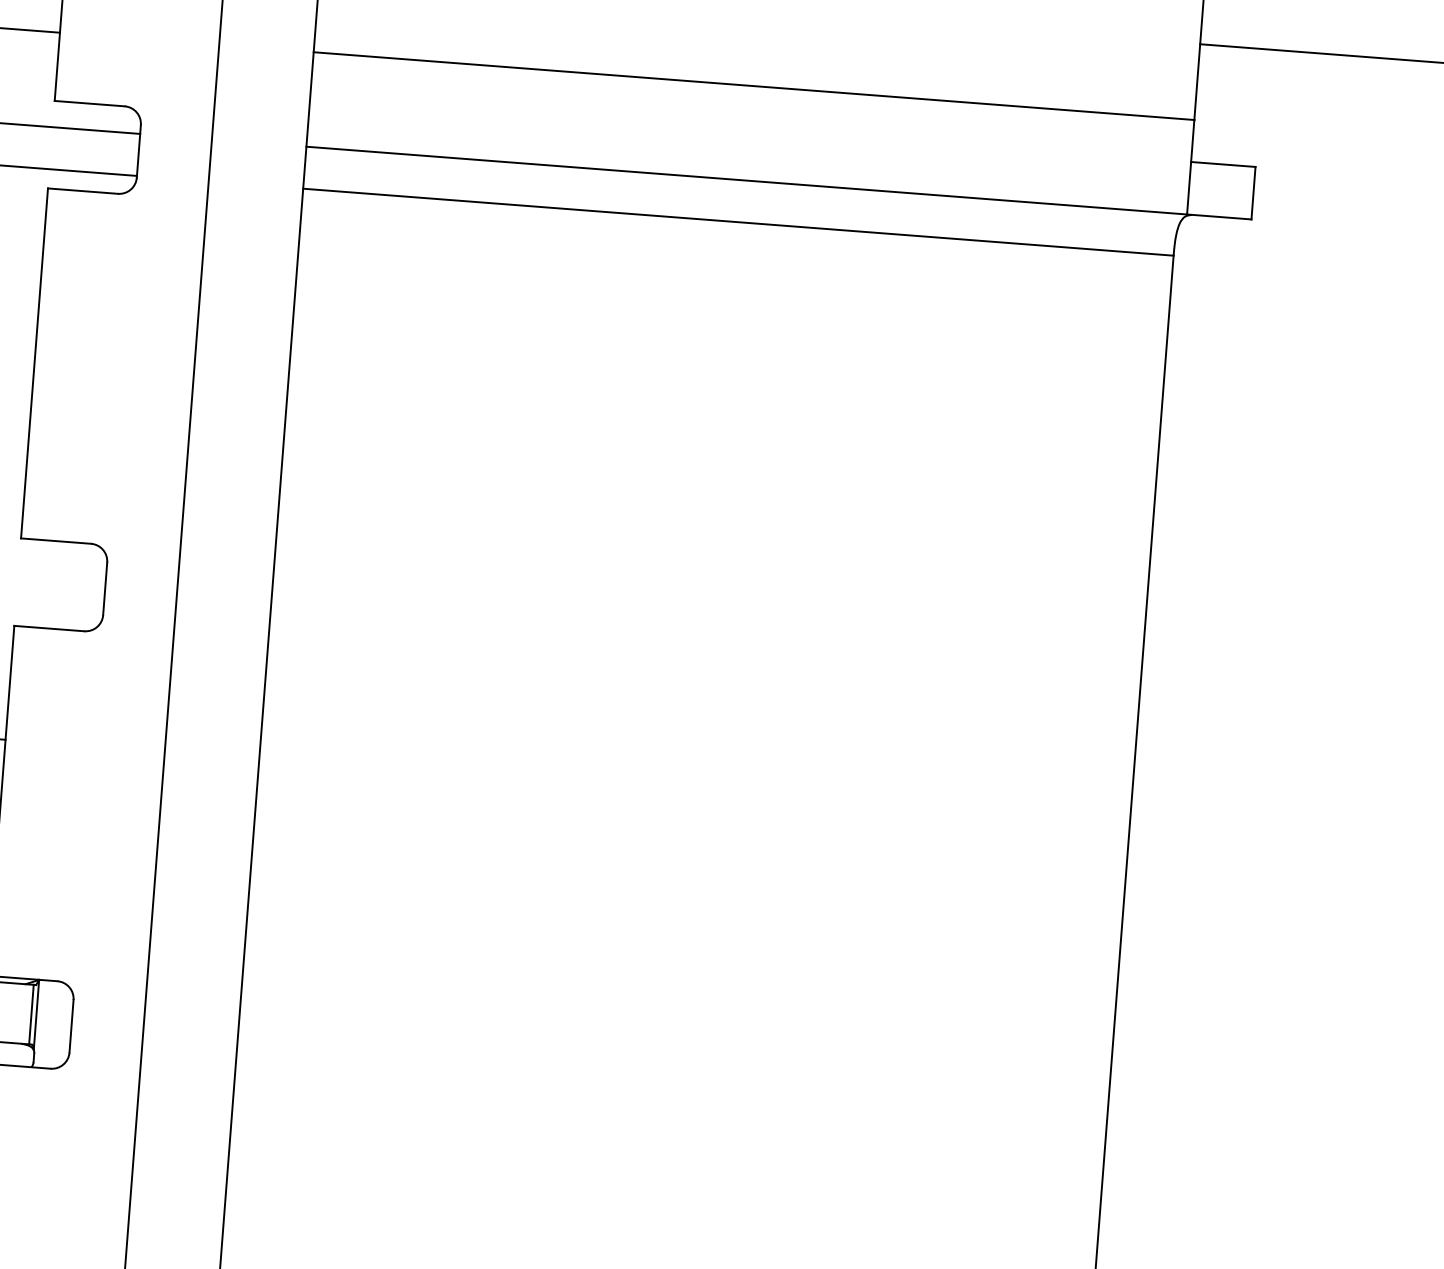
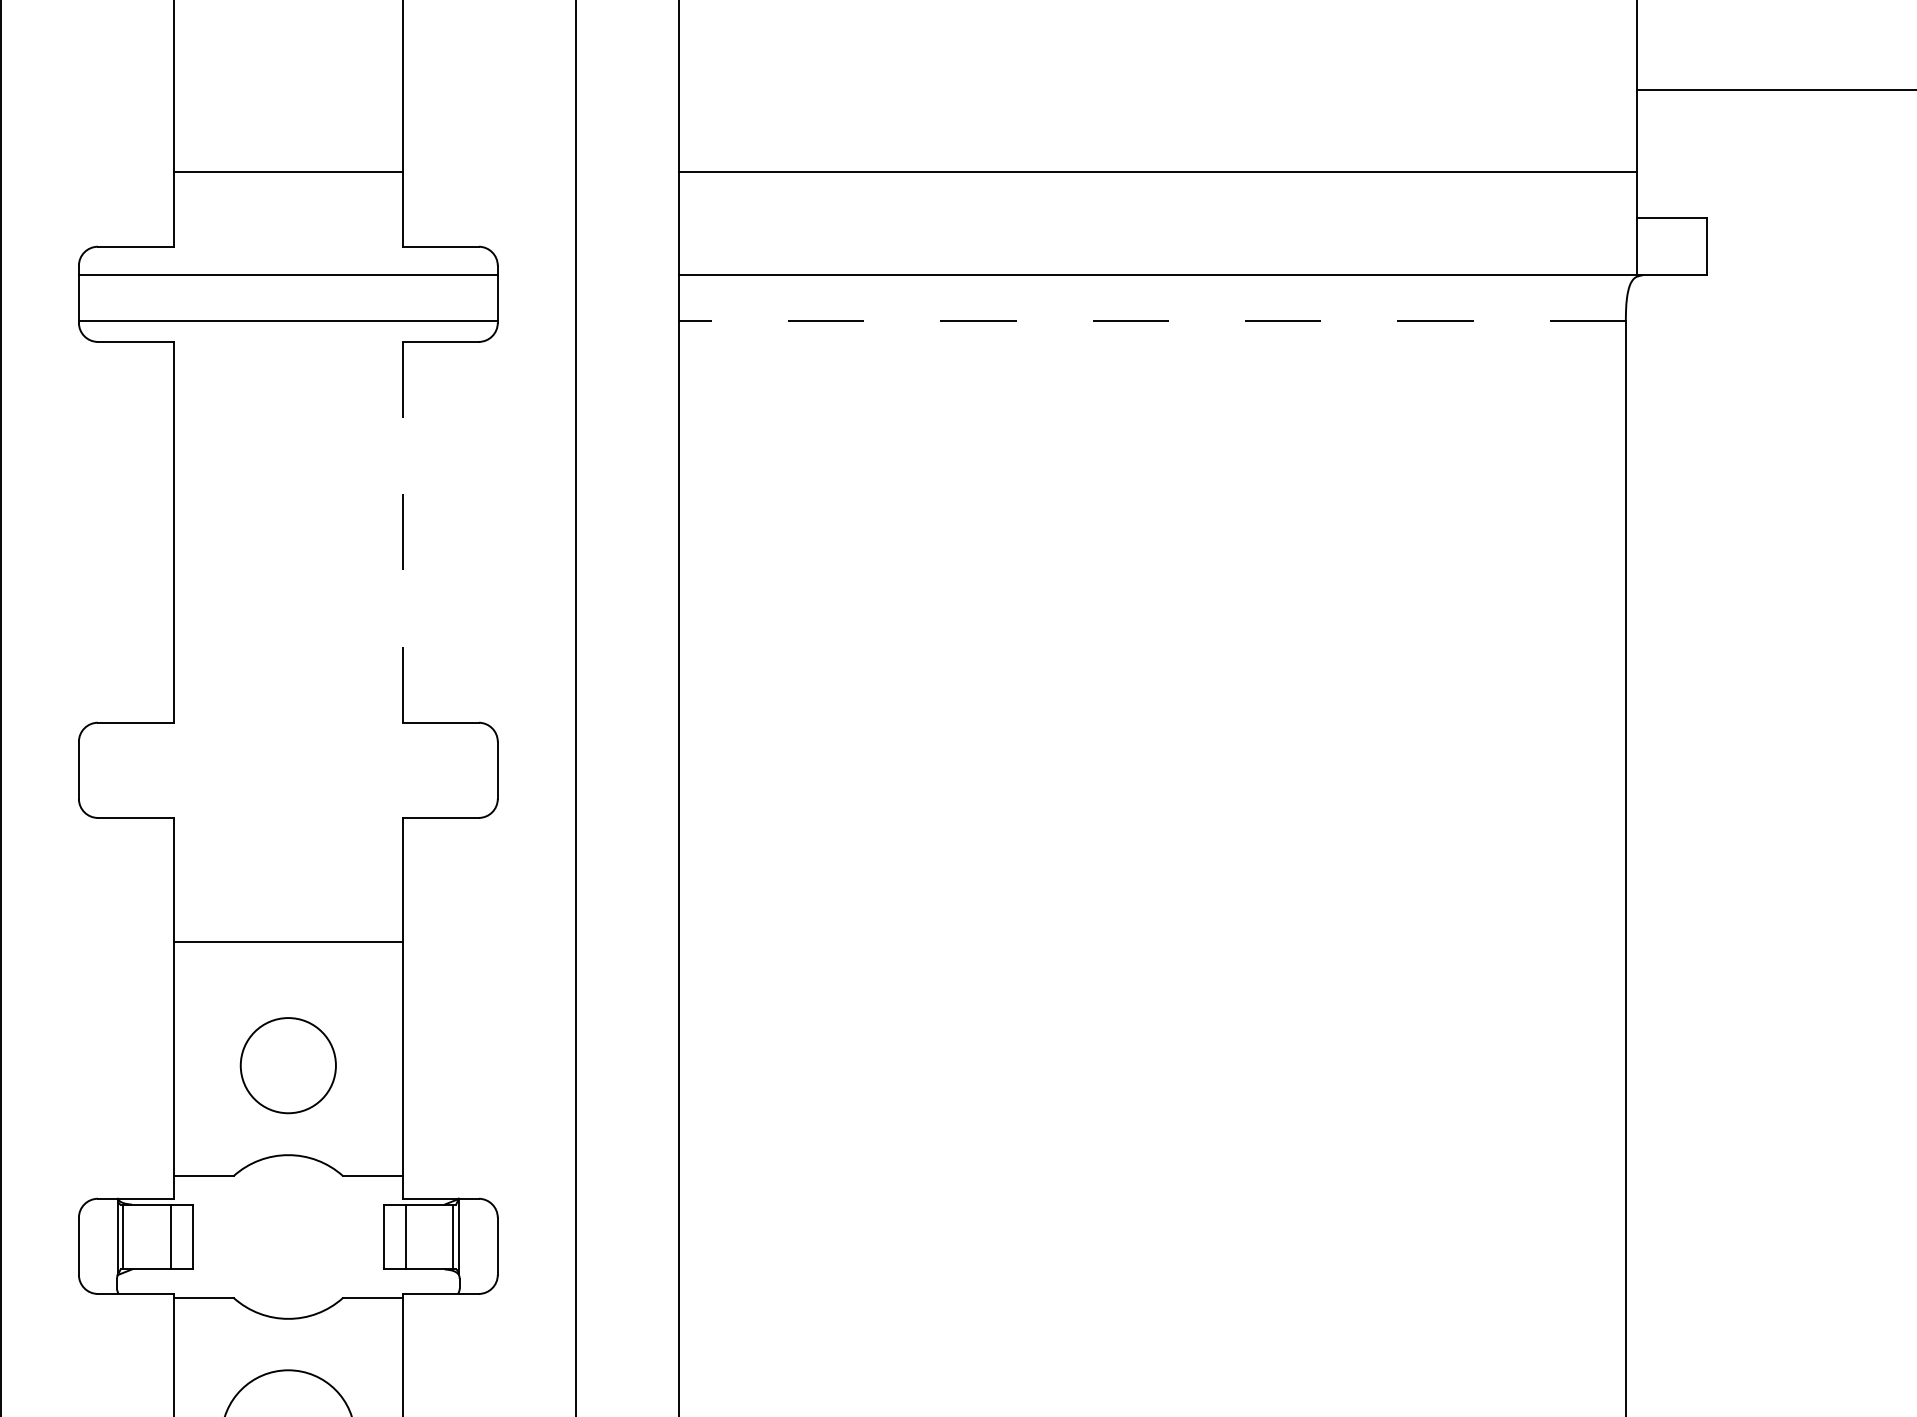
line: (738, 222) -> (1152, 321), solid -> dashed
line: (34, 362) -> (402, 531), solid -> dashed

